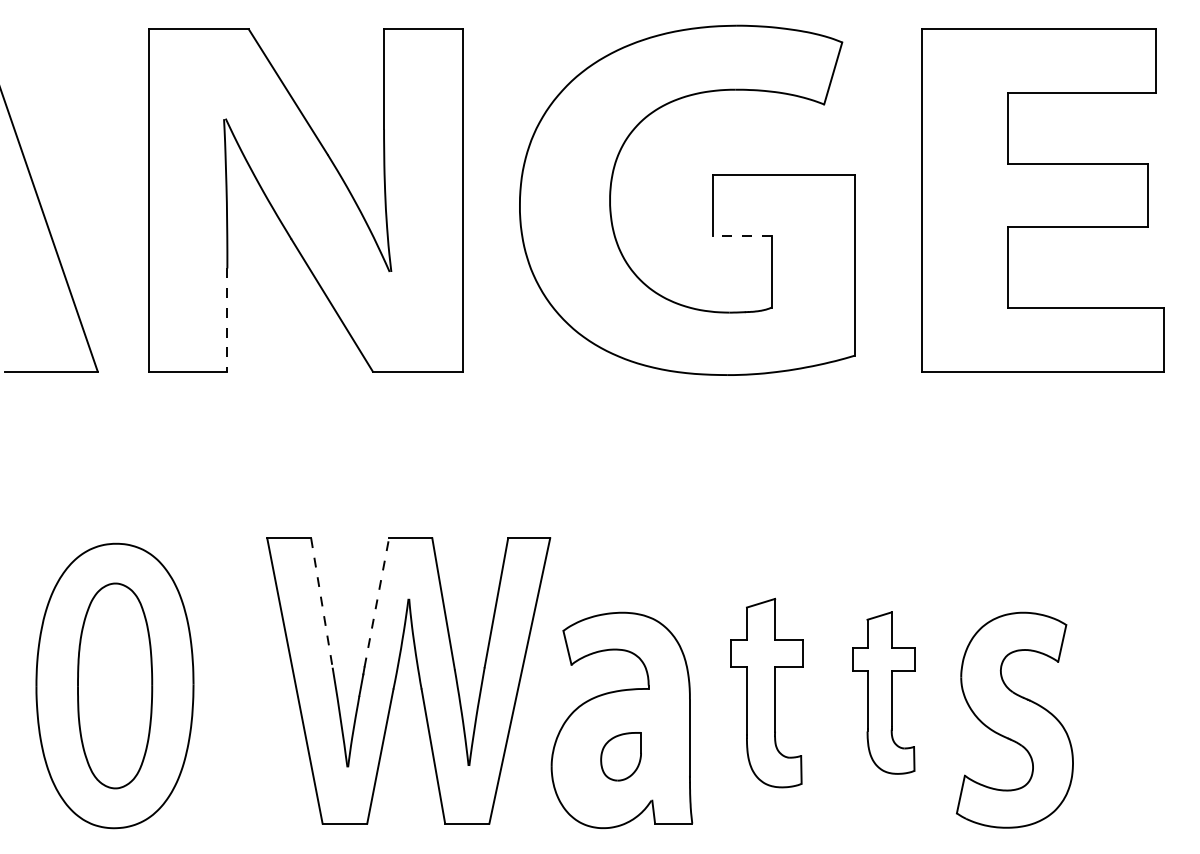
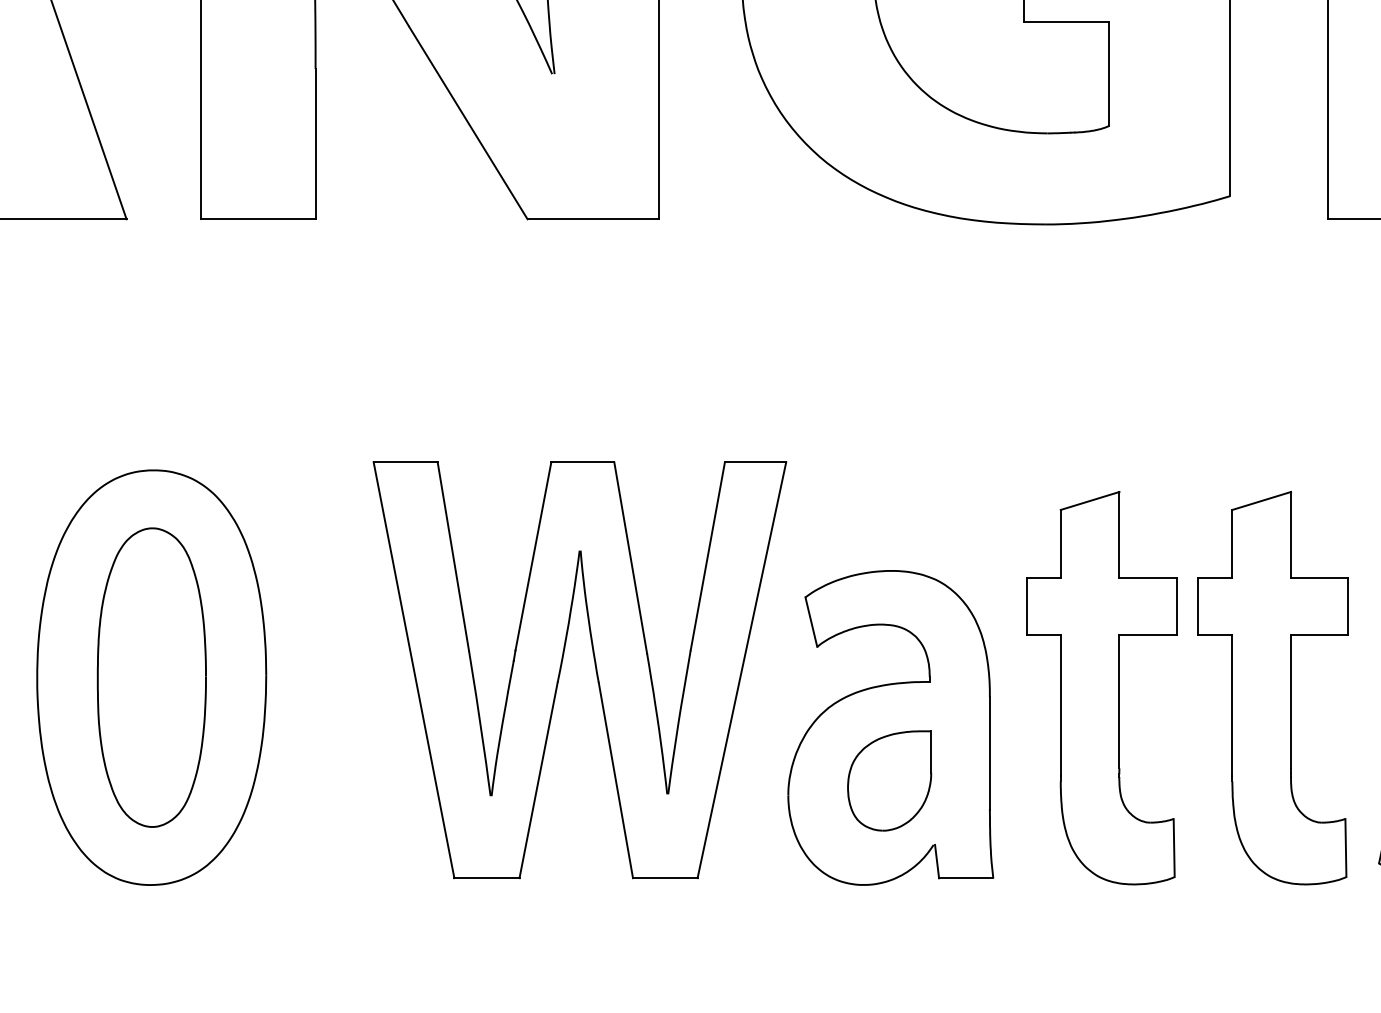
line: (742, 235) -> (1066, 20), dashed -> solid
line: (227, 319) -> (315, 143), dashed -> solid
line: (376, 602) -> (532, 555), dashed -> solid
line: (321, 603) -> (452, 557), dashed -> solid
part: (766, 692) -> (1101, 687), size x1.43
part: (884, 692) -> (1273, 687), size x1.67
part: (620, 756) -> (888, 780), size x1.43

